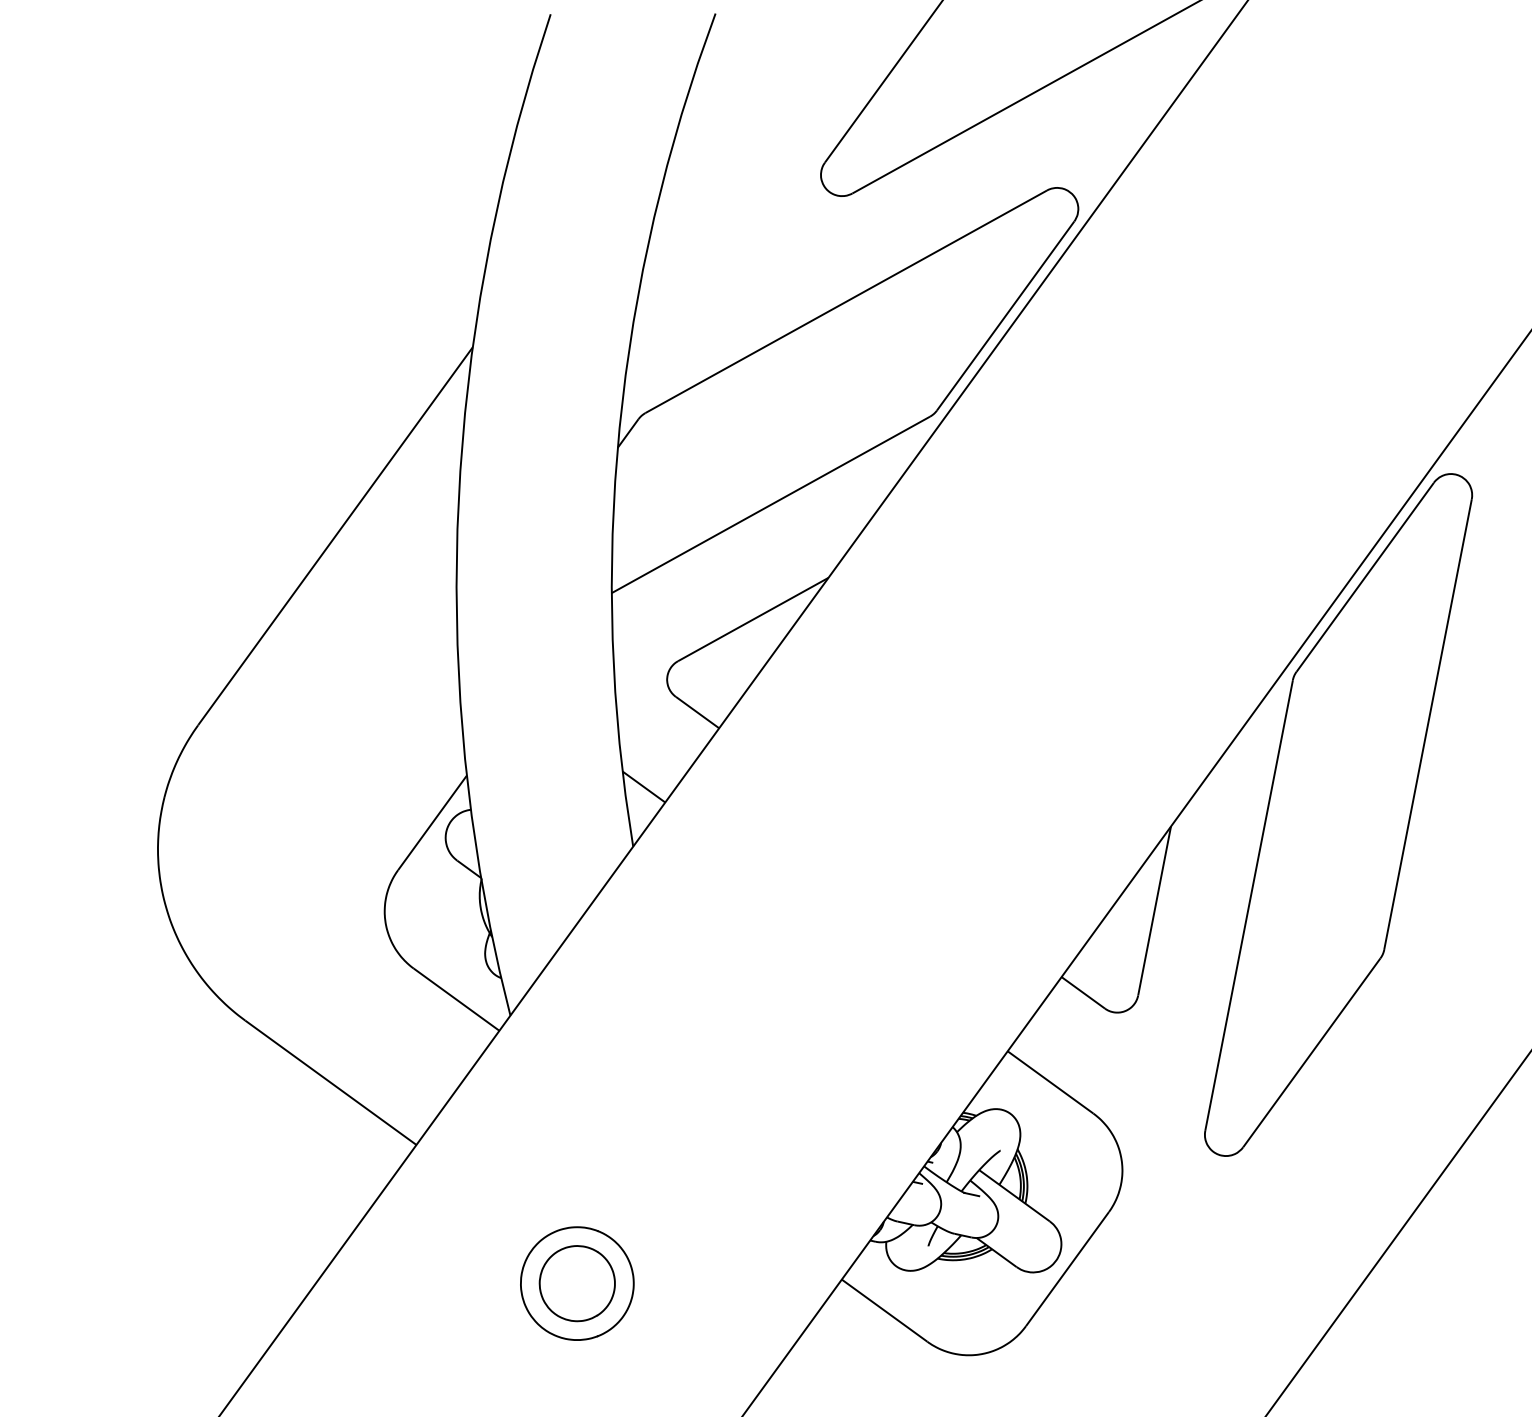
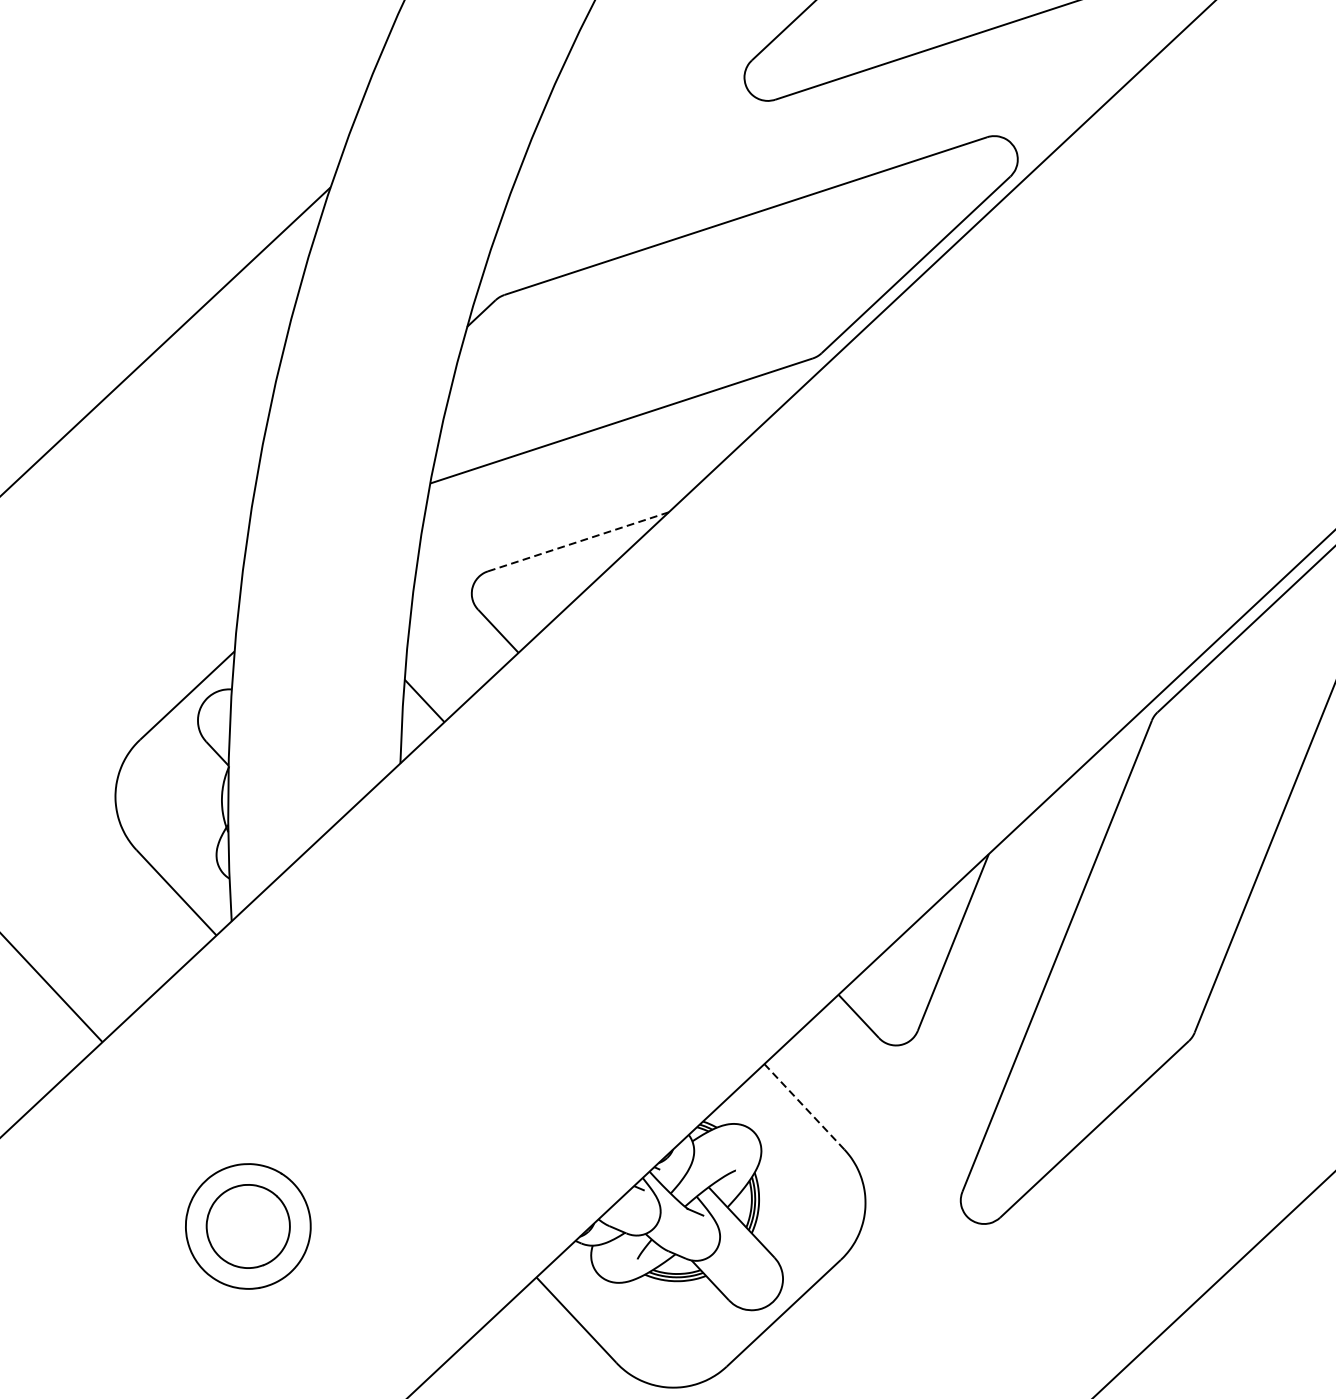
line: (752, 619) -> (577, 541), solid -> dashed
line: (1050, 1082) -> (804, 1106), solid -> dashed

